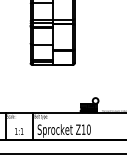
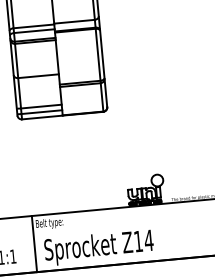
text: (88, 129) -> (148, 240), Z10 -> Z14

